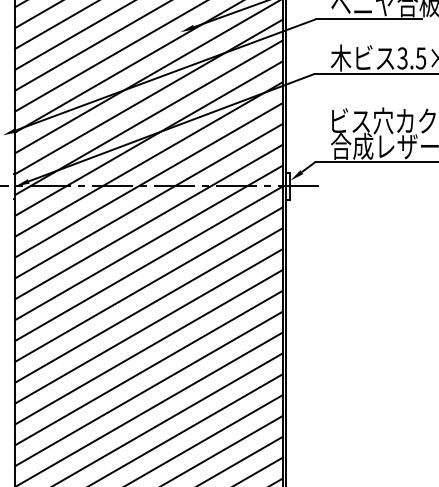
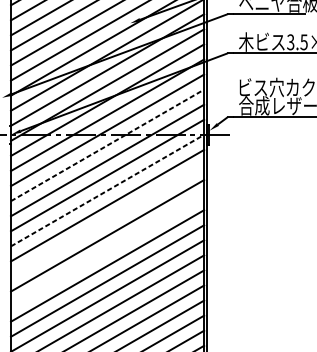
line: (149, 200) -> (107, 144), solid -> dashed
line: (149, 263) -> (107, 190), solid -> dashed
line: (148, 305) -> (107, 220), removed
line: (148, 346) -> (107, 250), removed

